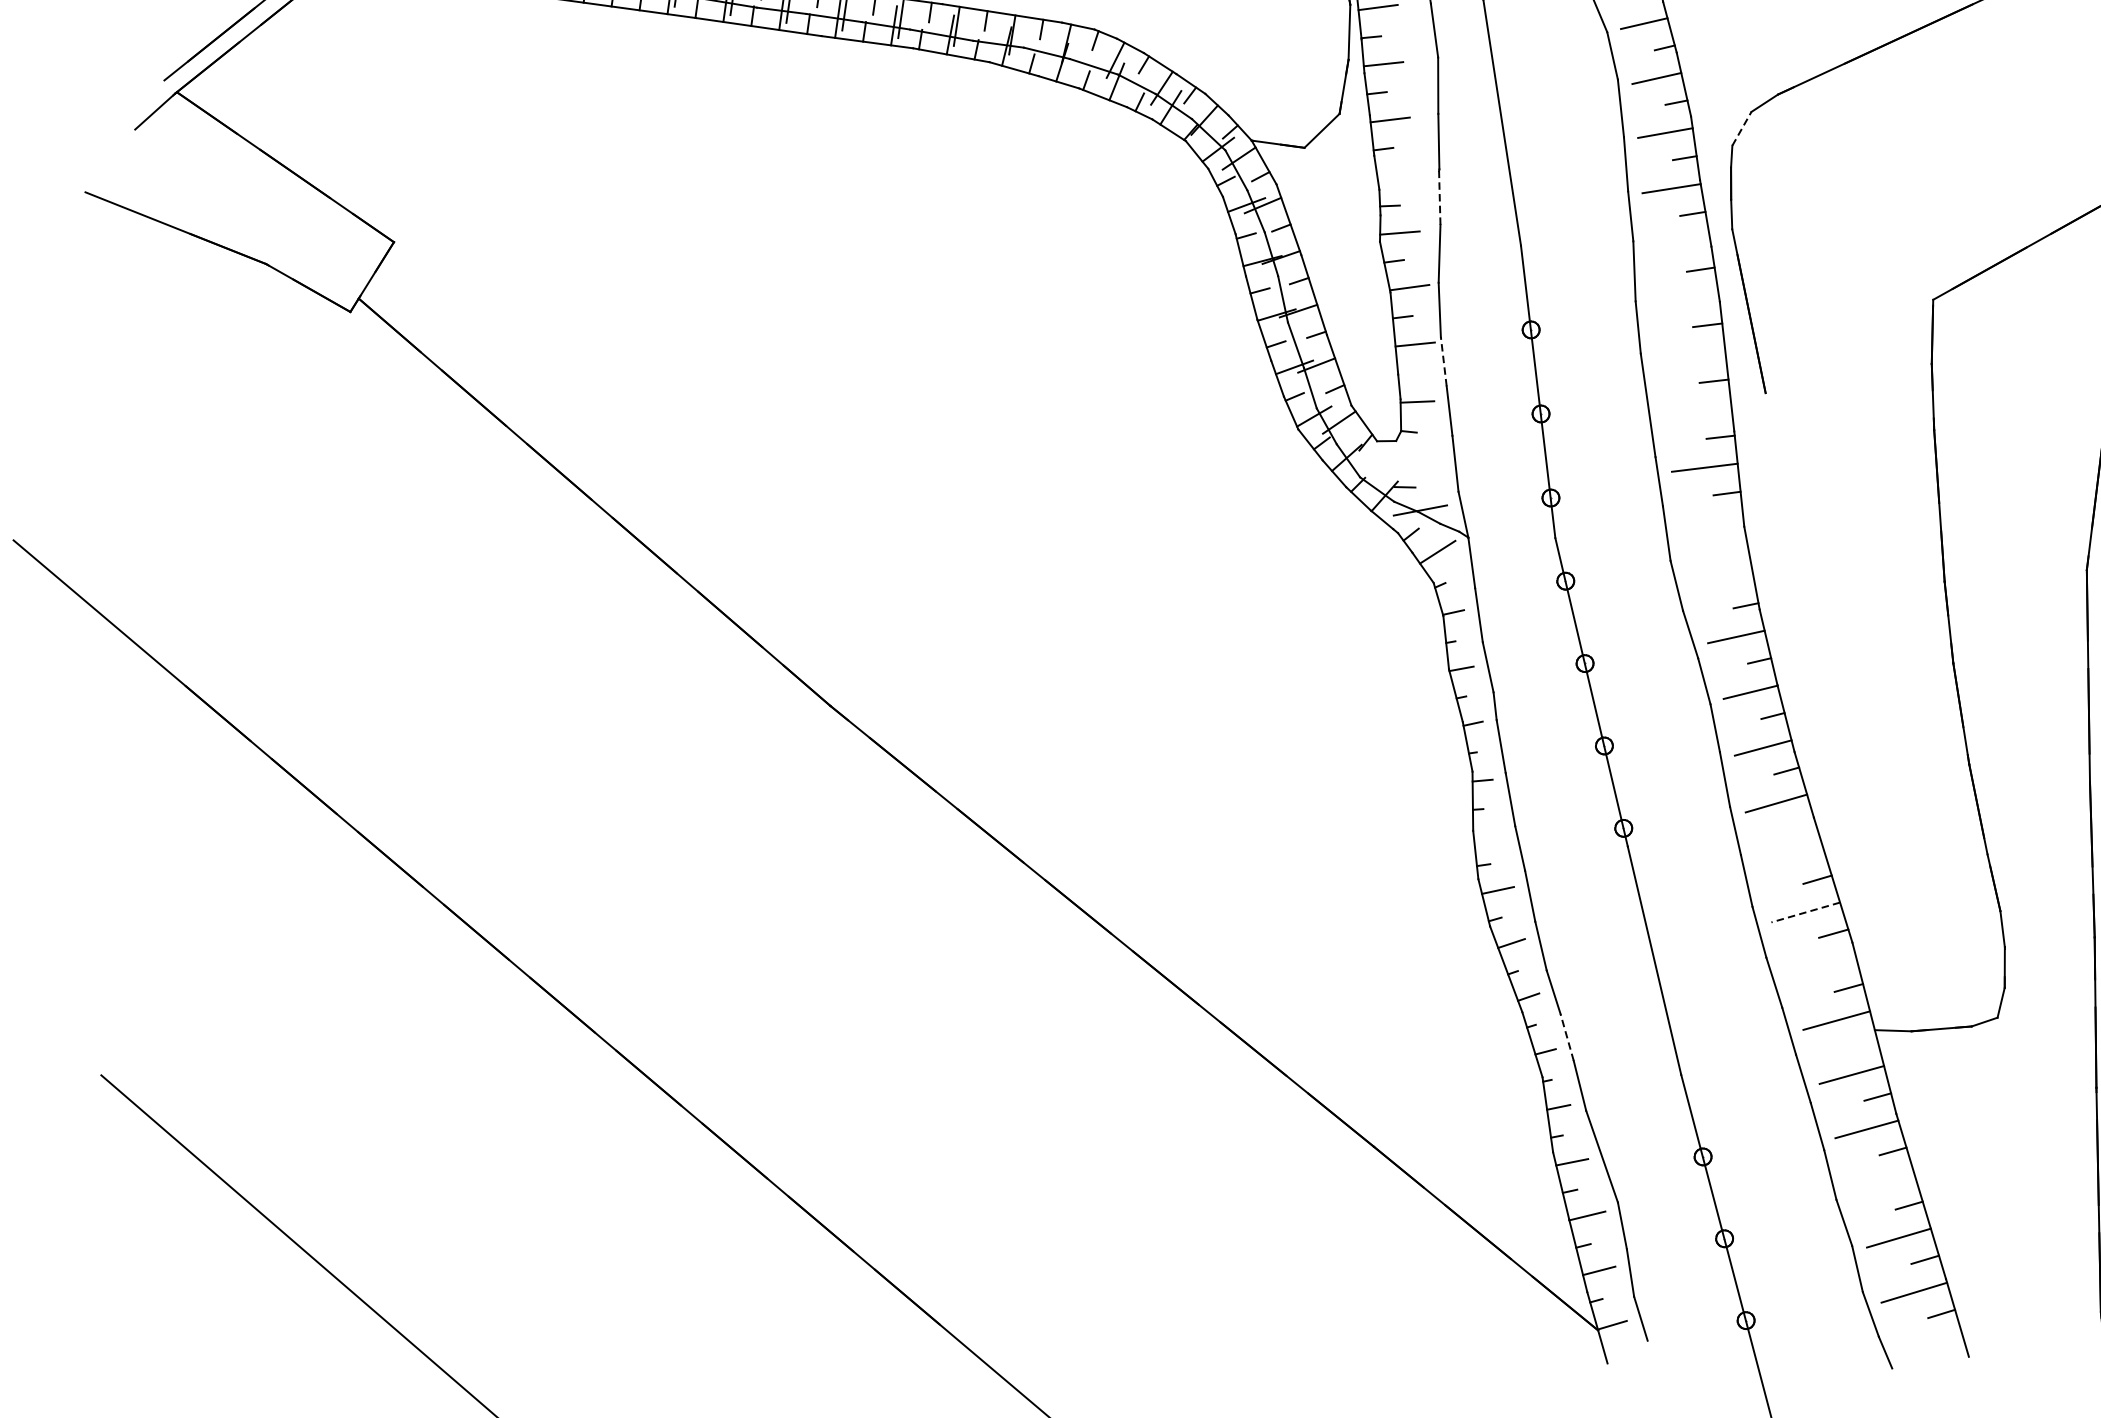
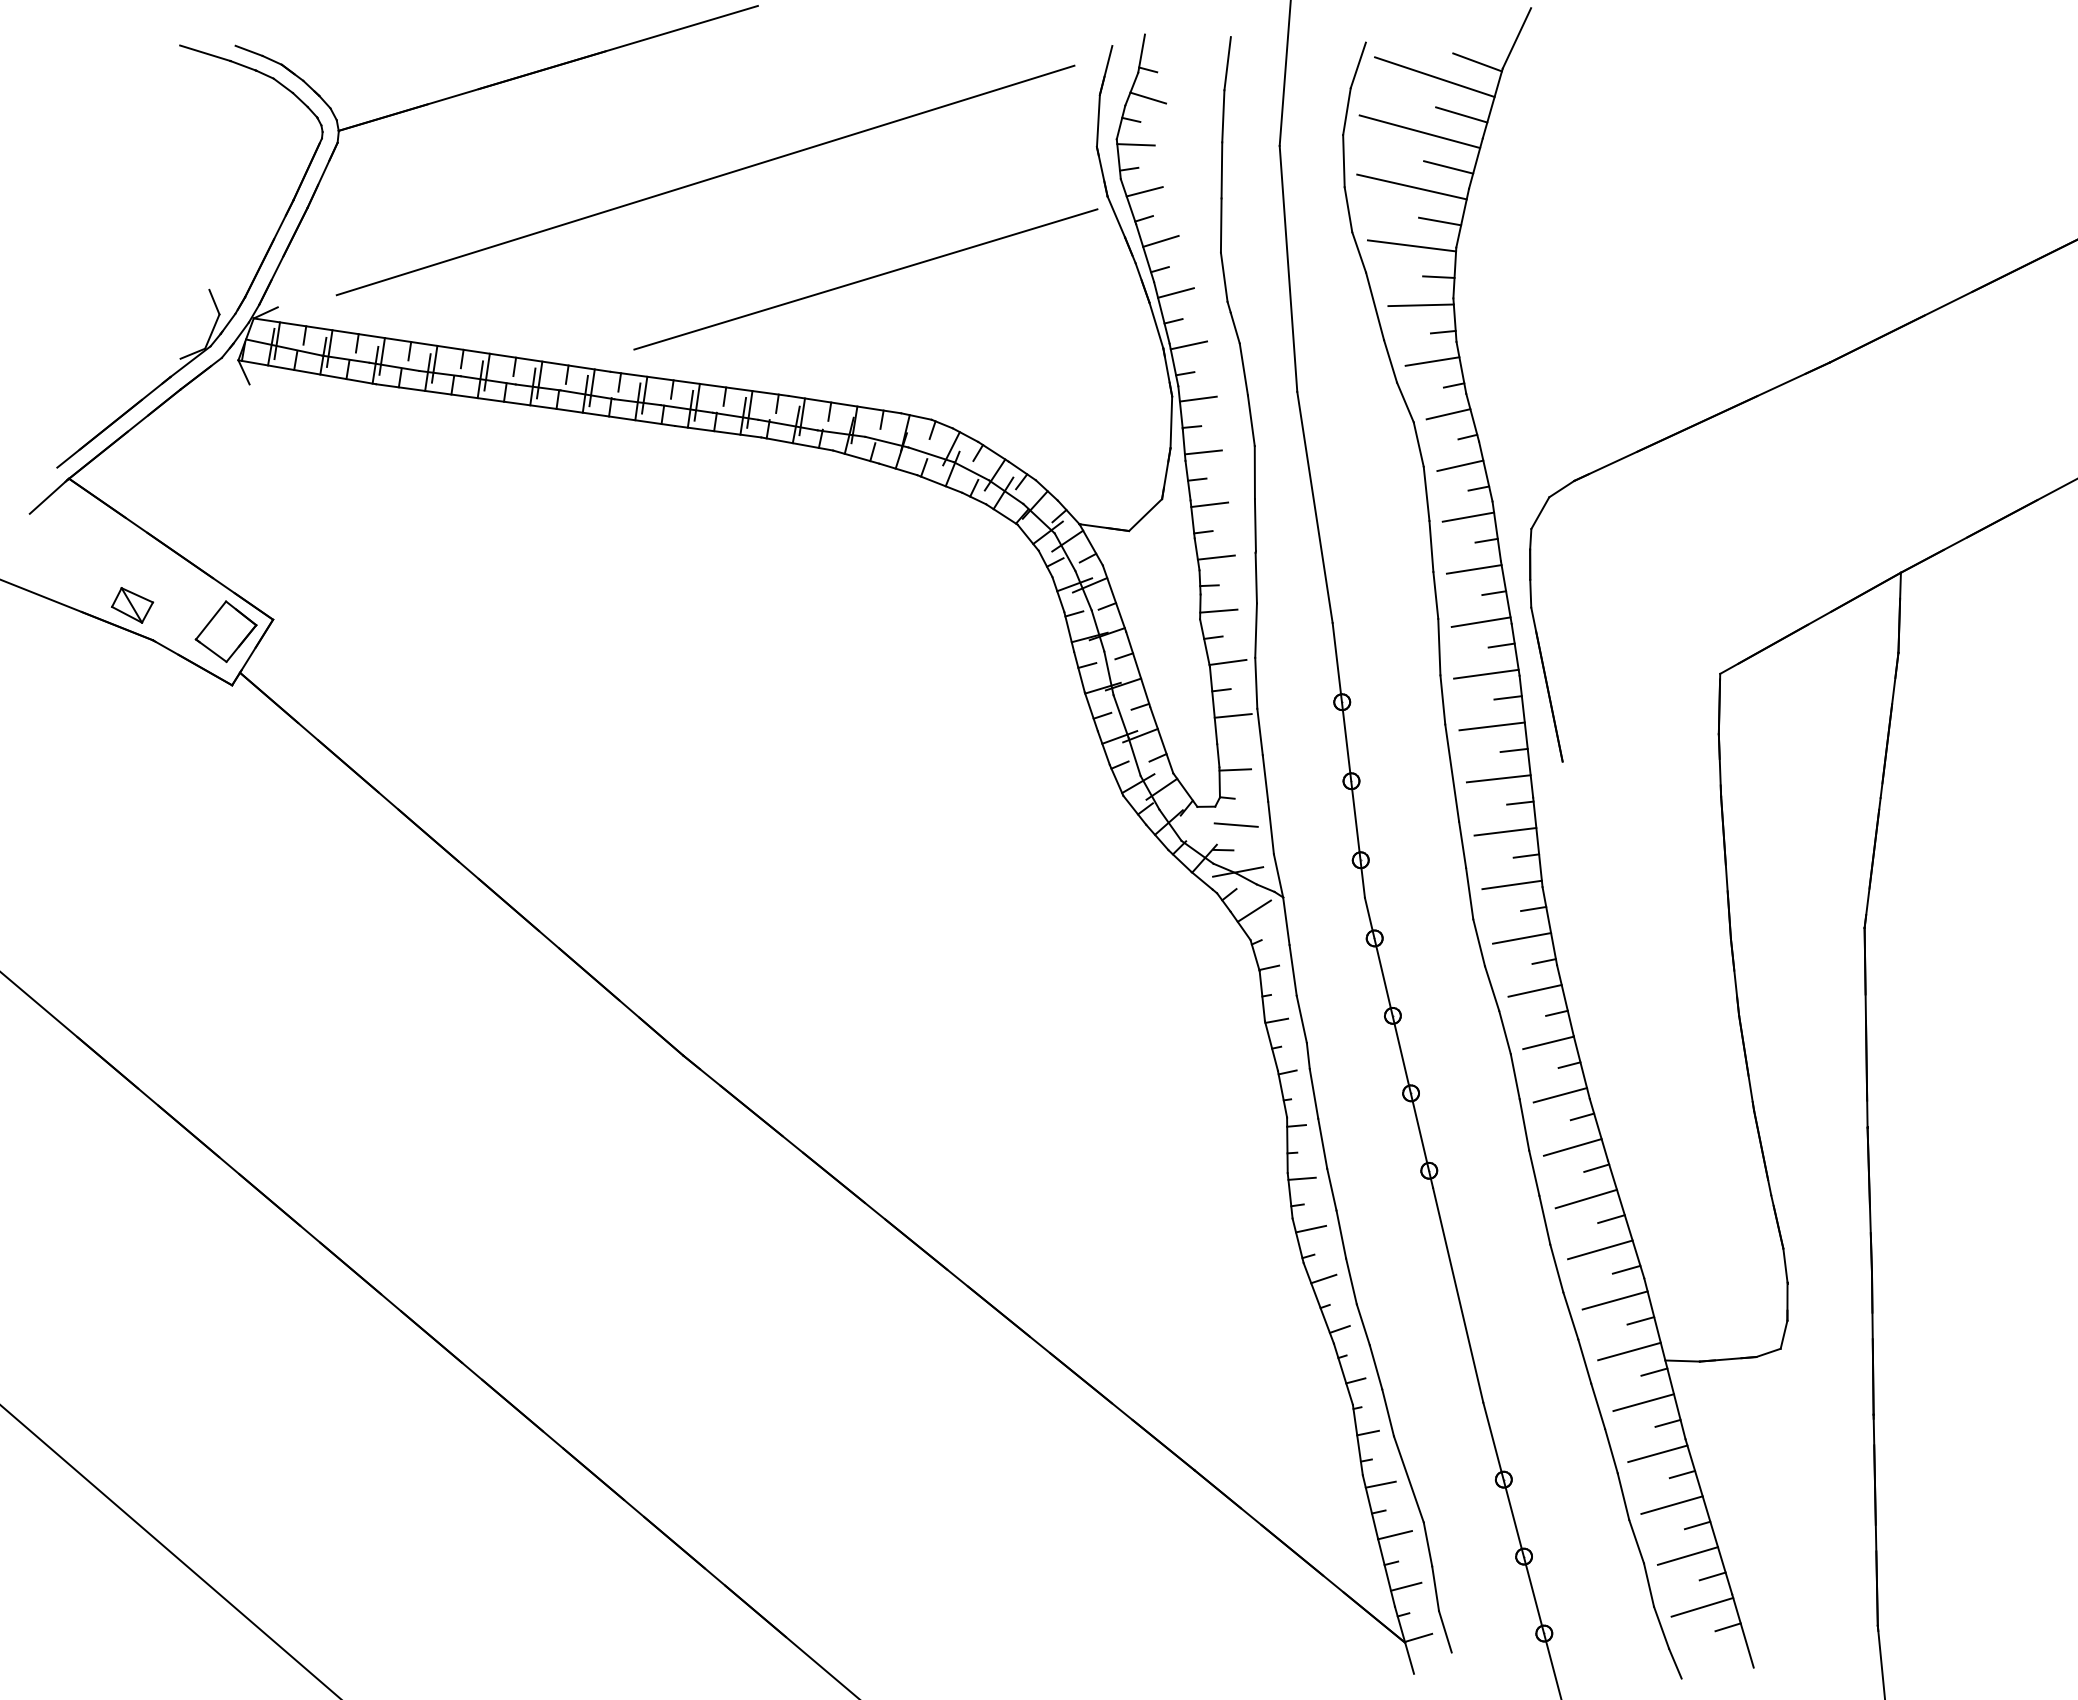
line: (1742, 128) -> (1540, 512), dashed -> solid
line: (1396, 176) -> (1215, 557), added
line: (1439, 197) -> (1256, 577), dashed -> solid
part: (244, 227) -> (132, 605), added
line: (1678, 244) -> (1480, 621), added
part: (343, 254) -> (225, 631), added
line: (1684, 299) -> (1486, 673), added
line: (1689, 355) -> (1491, 726), added
line: (1444, 361) -> (1260, 731), dashed -> solid
line: (1697, 411) -> (1498, 778), added
line: (1417, 460) -> (1235, 824), added
line: (1711, 523) -> (1511, 884), added
line: (1734, 549) -> (1533, 908), added
line: (1722, 581) -> (1522, 938), added
line: (1801, 824) -> (1596, 1167), added
line: (1487, 836) -> (1301, 1178), added
line: (1789, 857) -> (1585, 1198), added
line: (1805, 912) -> (1600, 1249), dashed -> solid
line: (1820, 966) -> (1614, 1300), added
line: (1567, 1037) -> (1376, 1367), dashed -> solid
line: (1863, 1041) -> (1654, 1371), added
line: (1881, 1183) -> (1671, 1504), added

